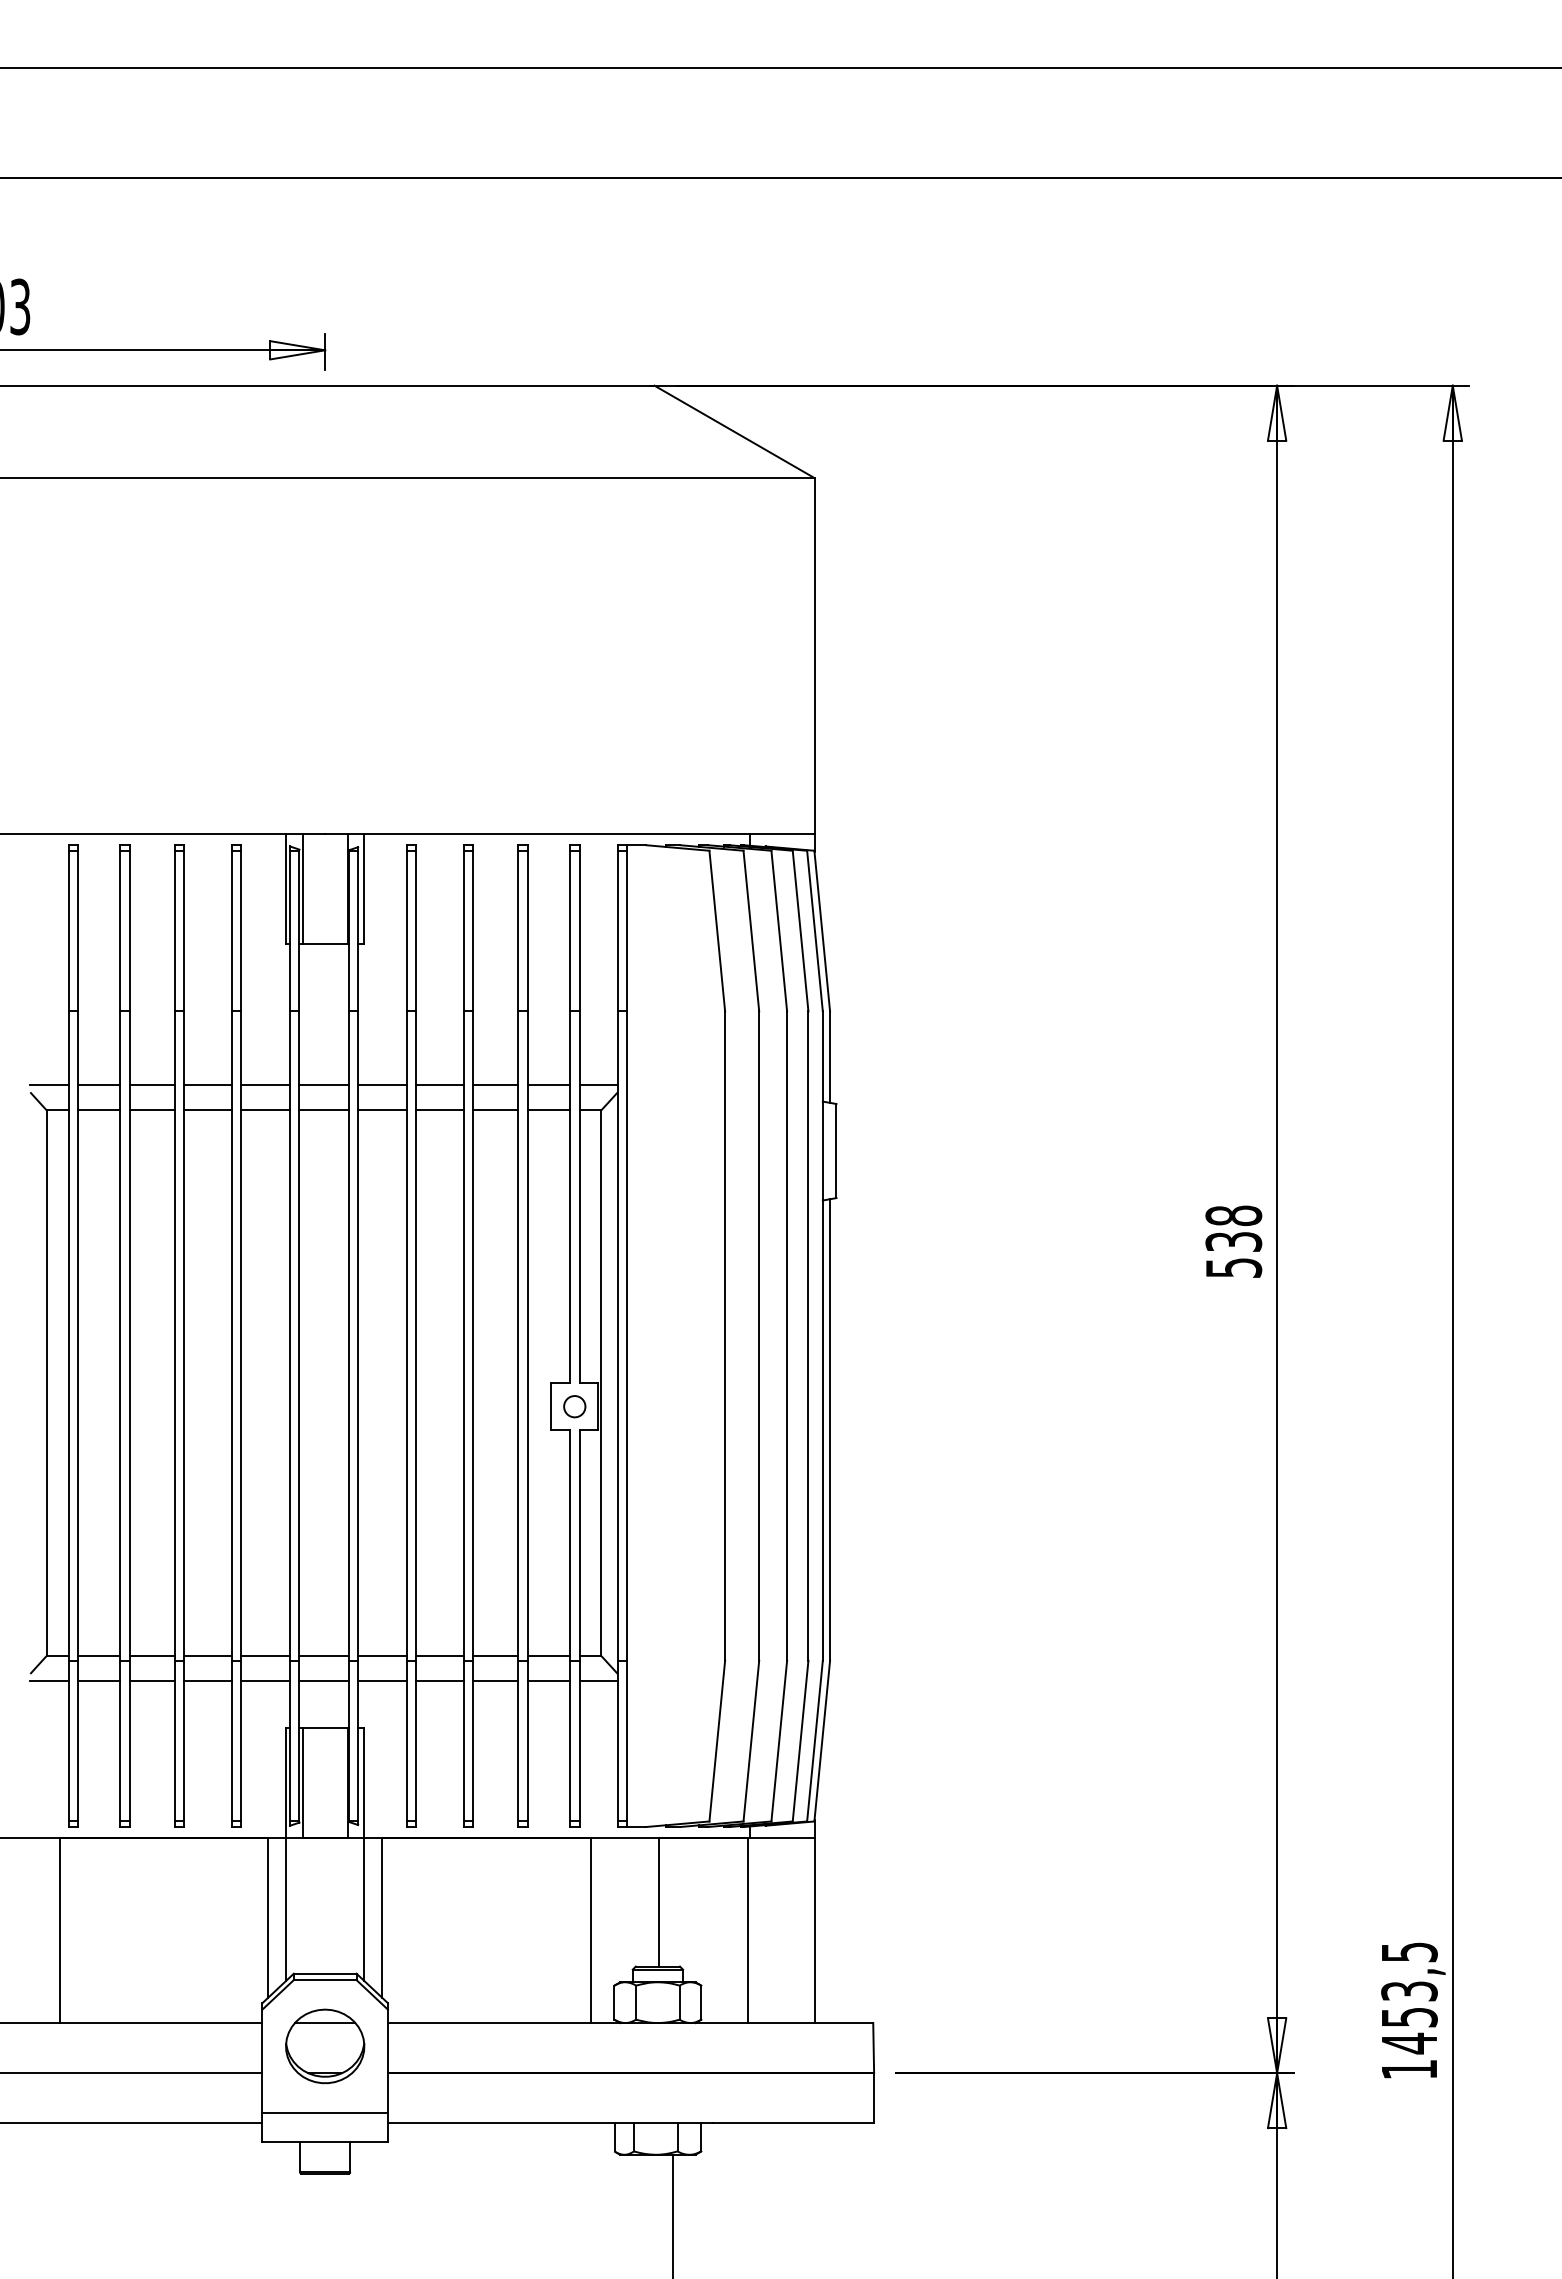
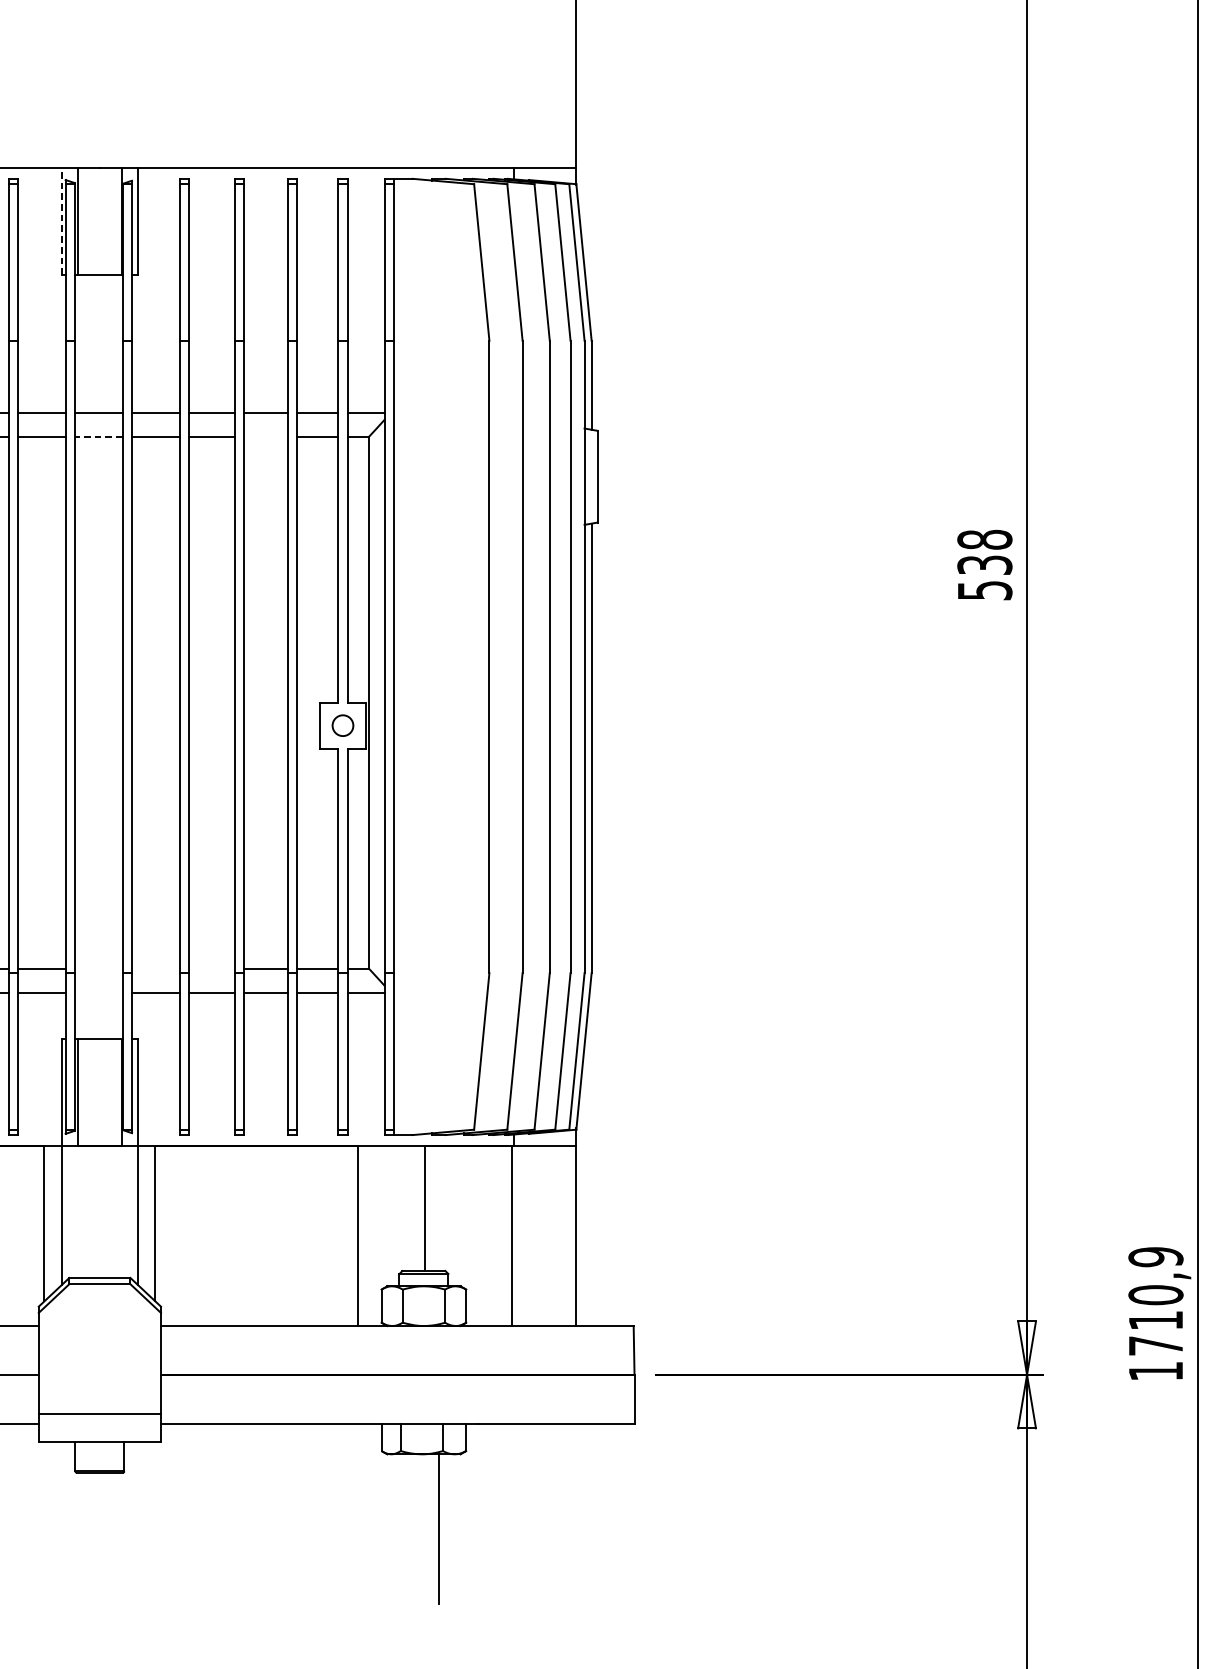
line: (285, 889) -> (61, 221), solid -> dashed
line: (324, 1110) -> (99, 437), solid -> dashed
line: (495, 1110) -> (265, 437), removed
line: (323, 1656) -> (98, 969), removed
line: (382, 1656) -> (155, 969), removed
line: (439, 1656) -> (211, 969), removed
line: (323, 1681) -> (98, 993), removed
text: (1409, 1998) -> (1155, 1302), 1453,5 -> 1710,9
part: (325, 2045) -> (100, 1347), removed

